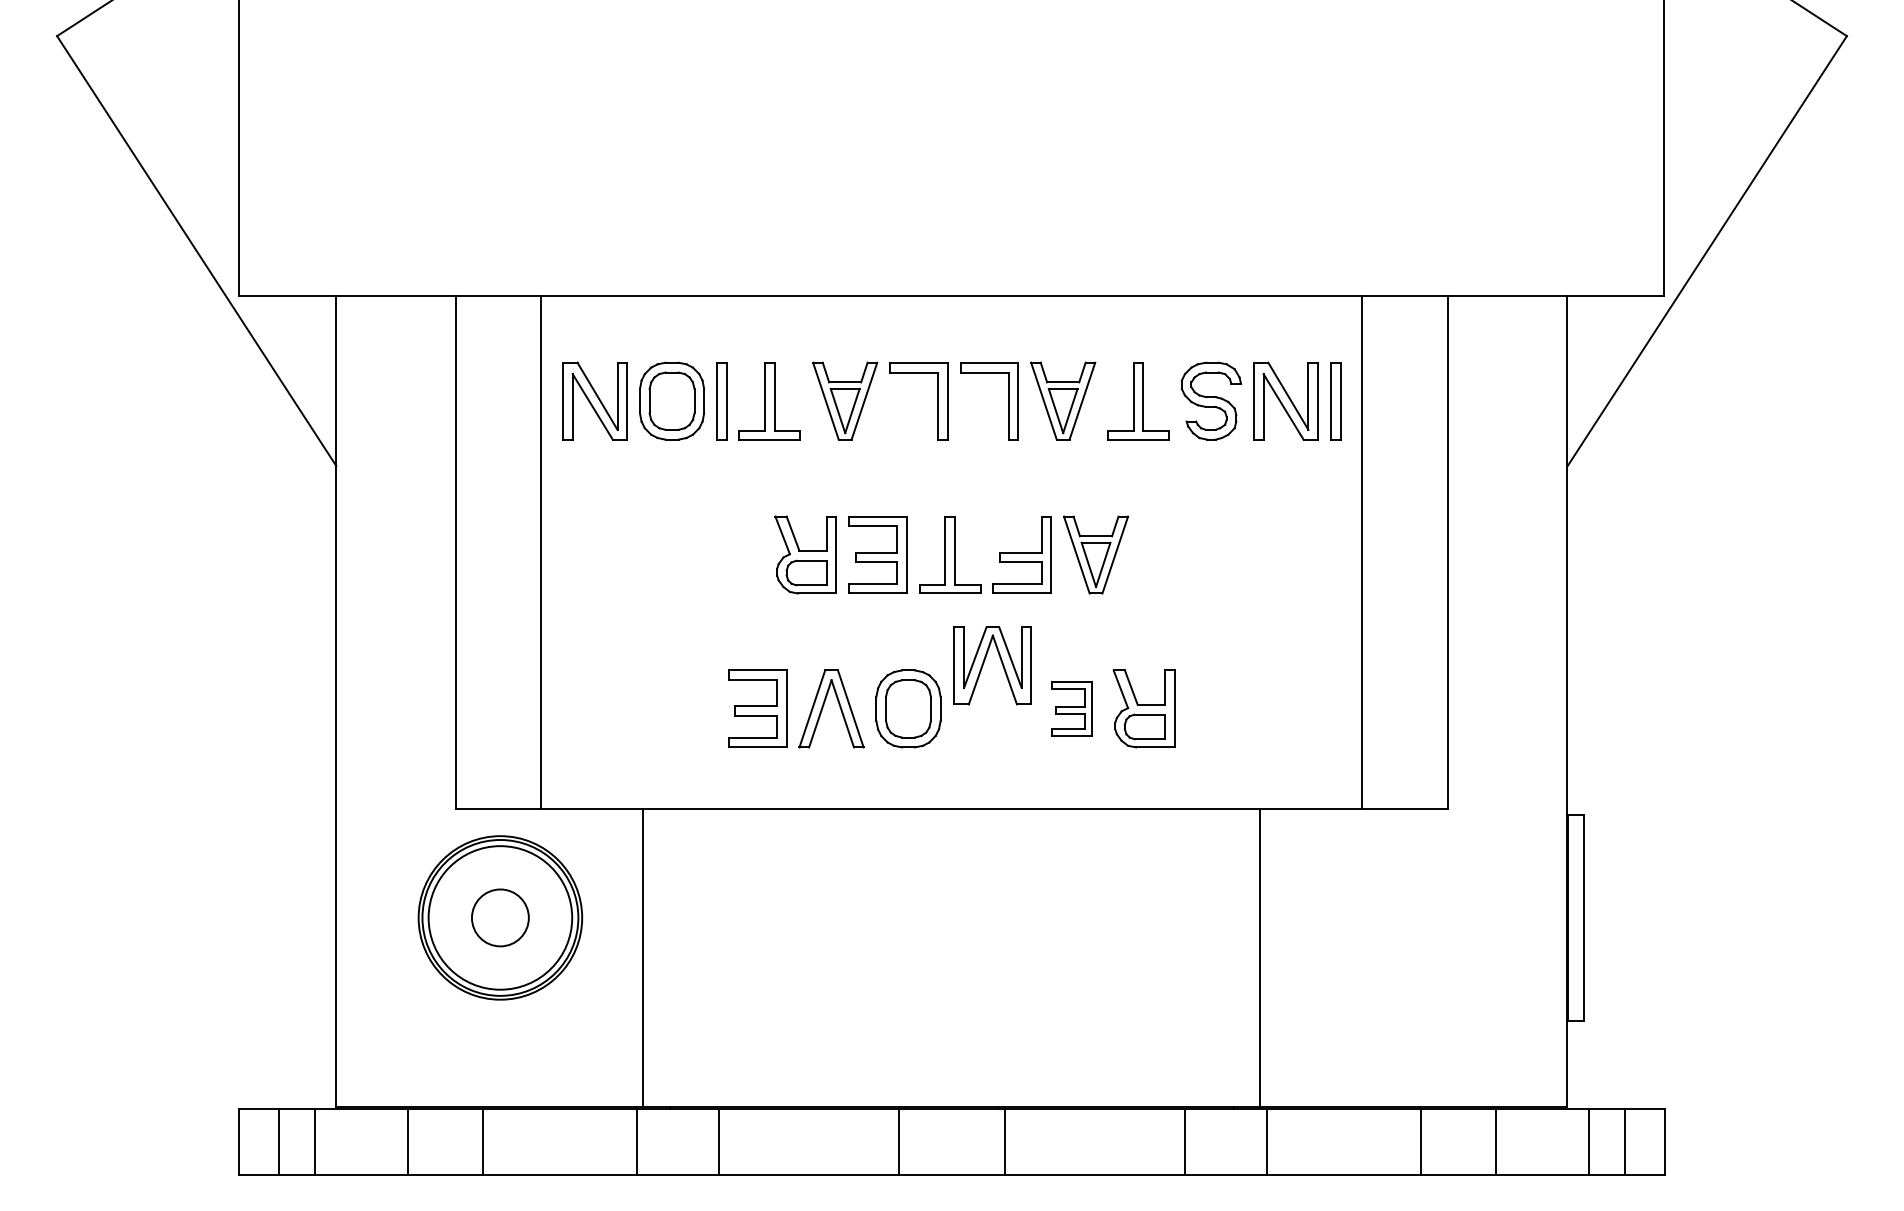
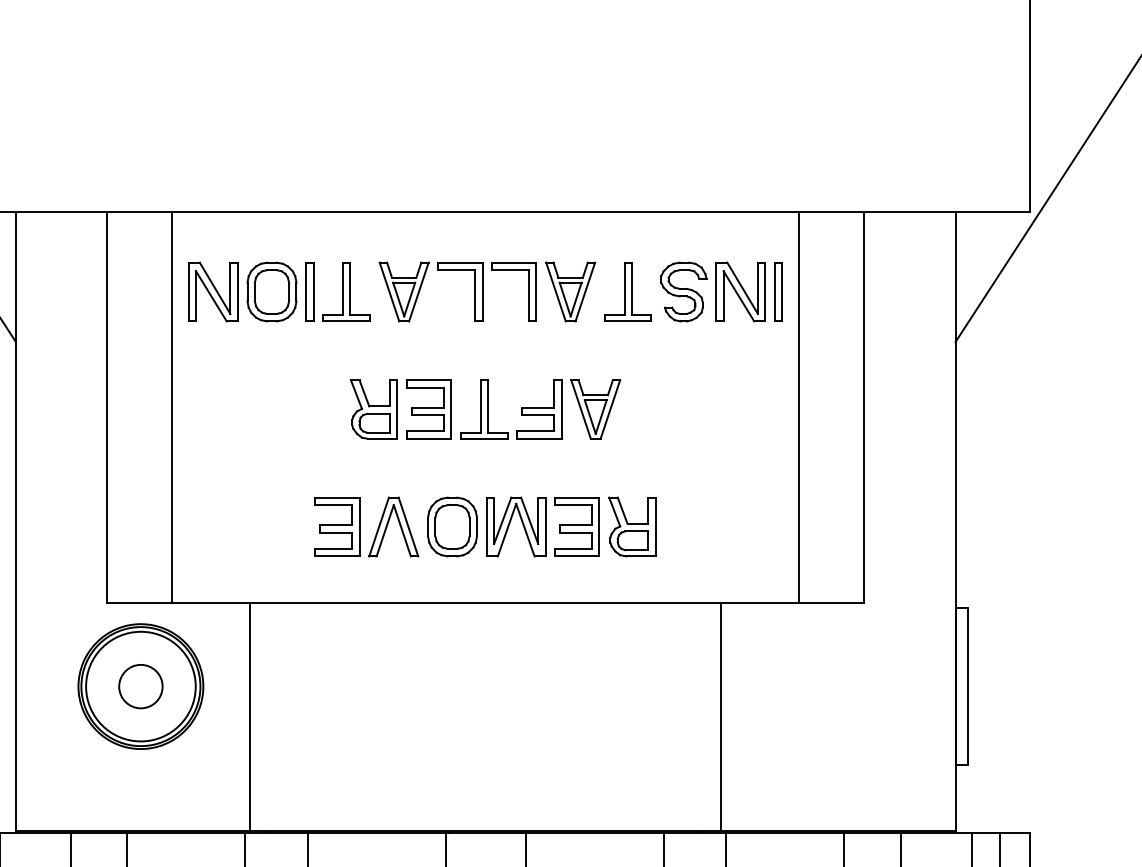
part: (984, 663) -> (509, 525), moved
part: (1071, 708) -> (577, 526), size x1.43

